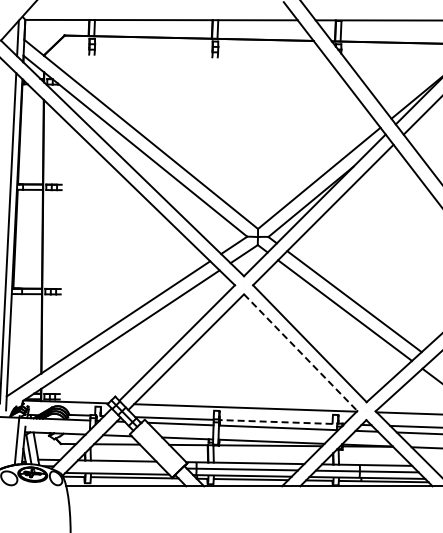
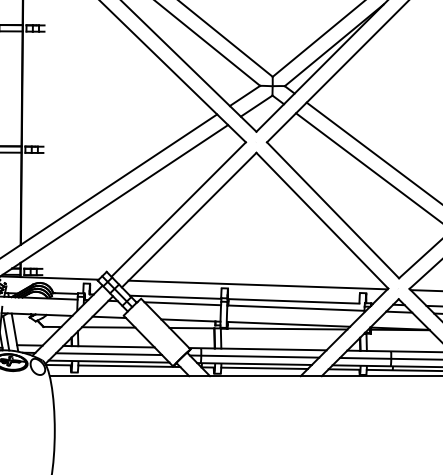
line: (301, 353) -> (323, 221), dashed -> solid
line: (275, 422) -> (293, 301), dashed -> solid
line: (116, 467) -> (108, 354), added

